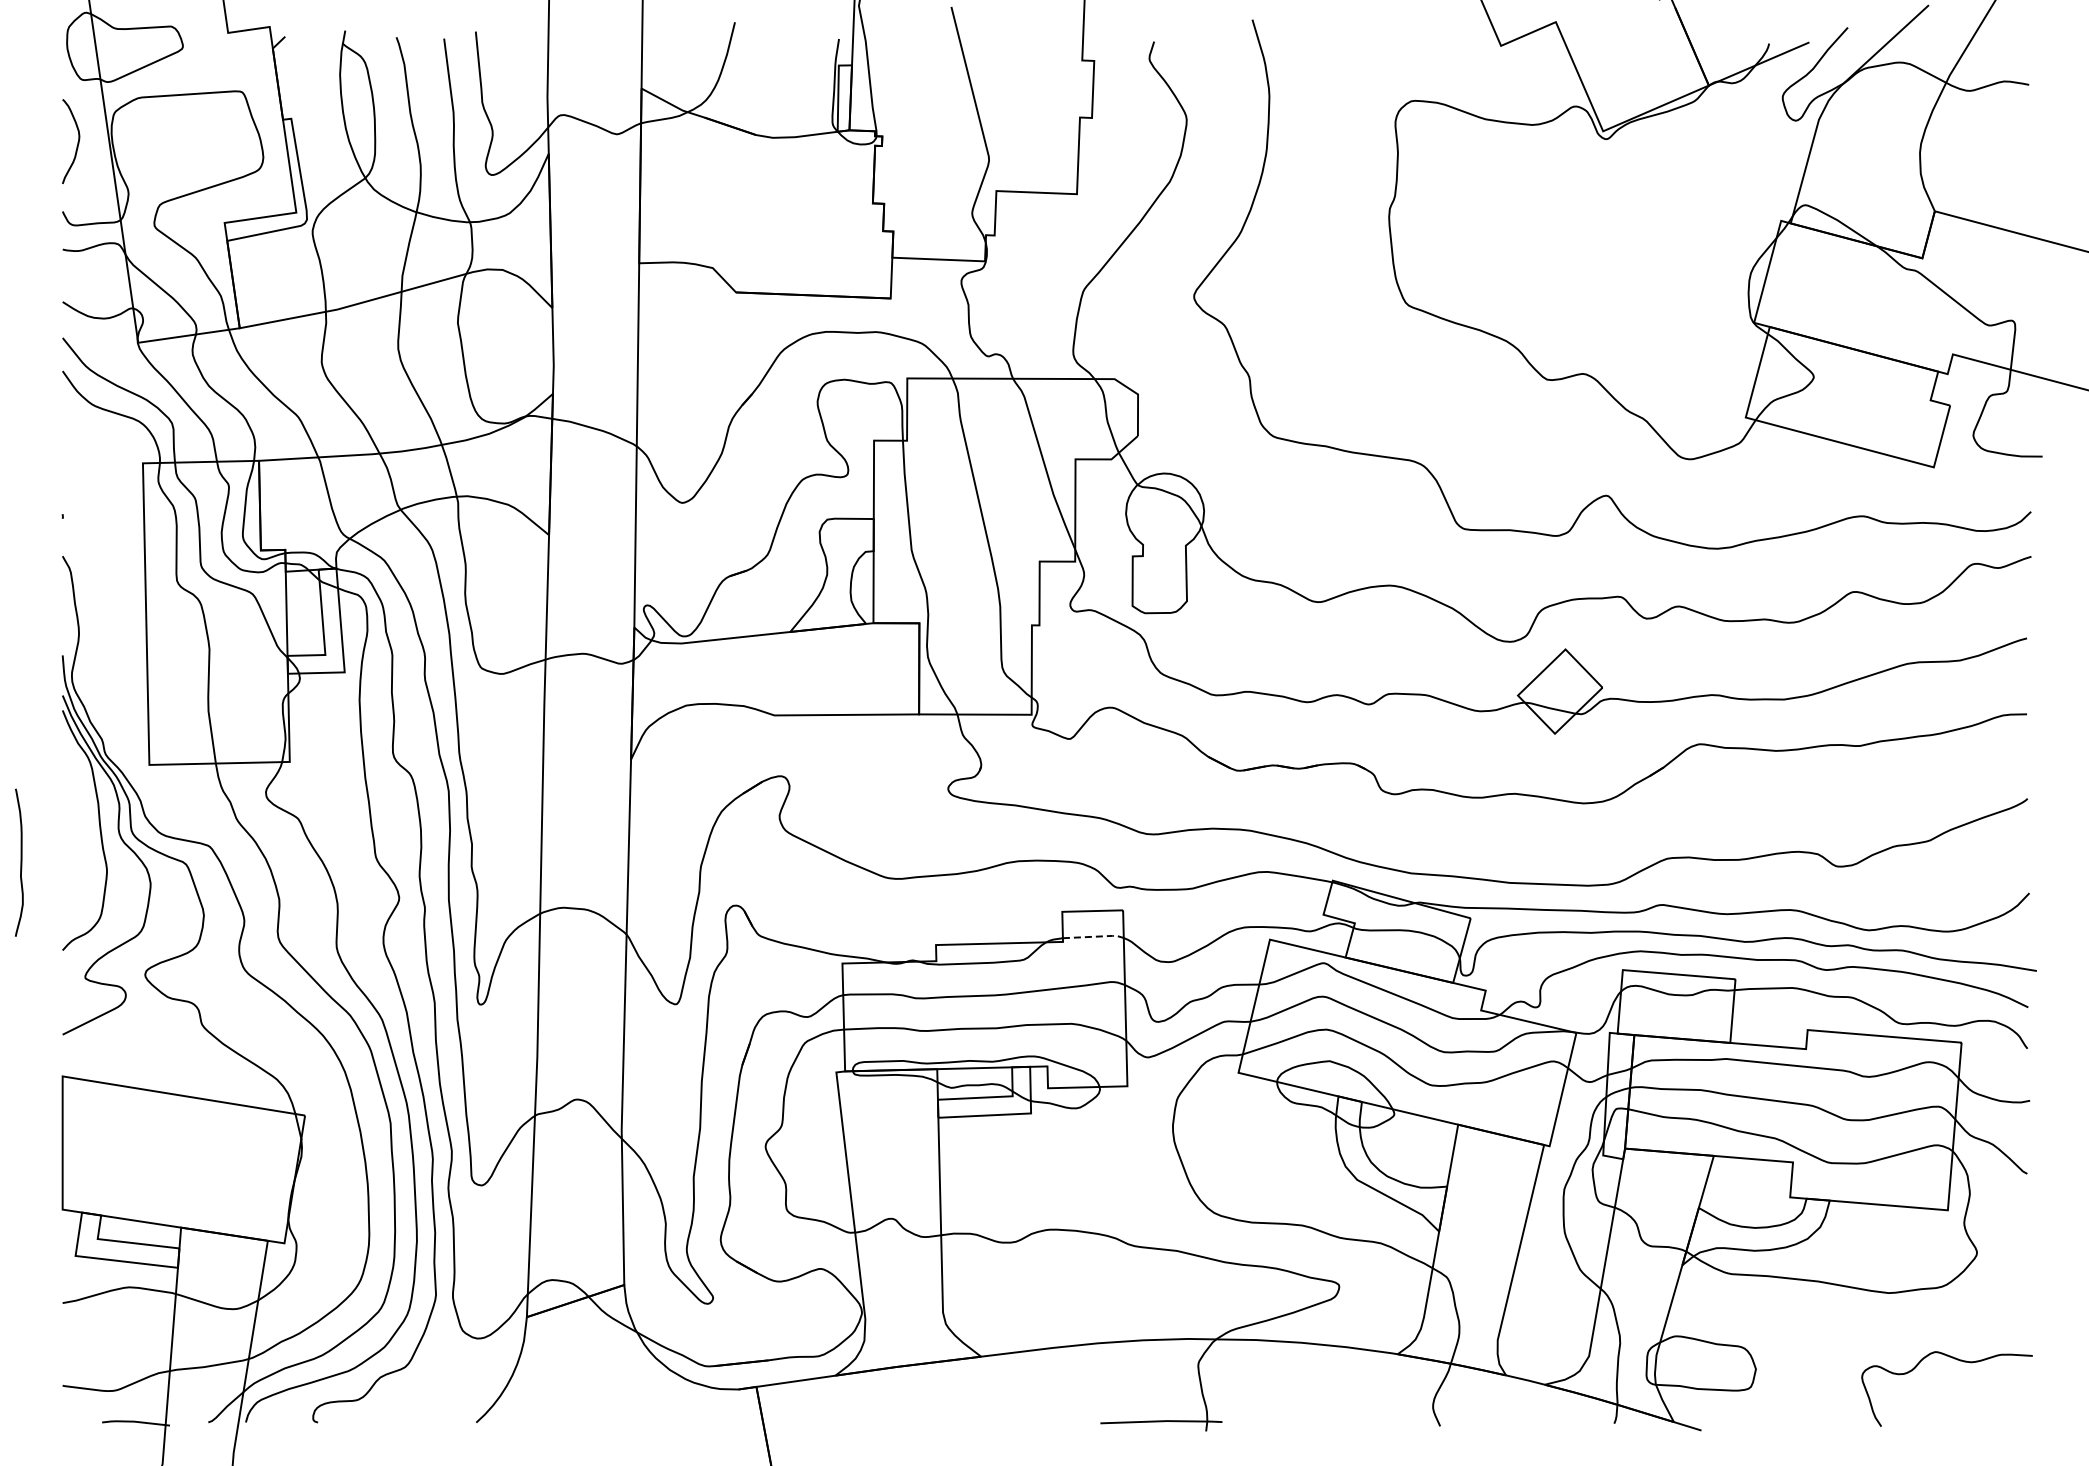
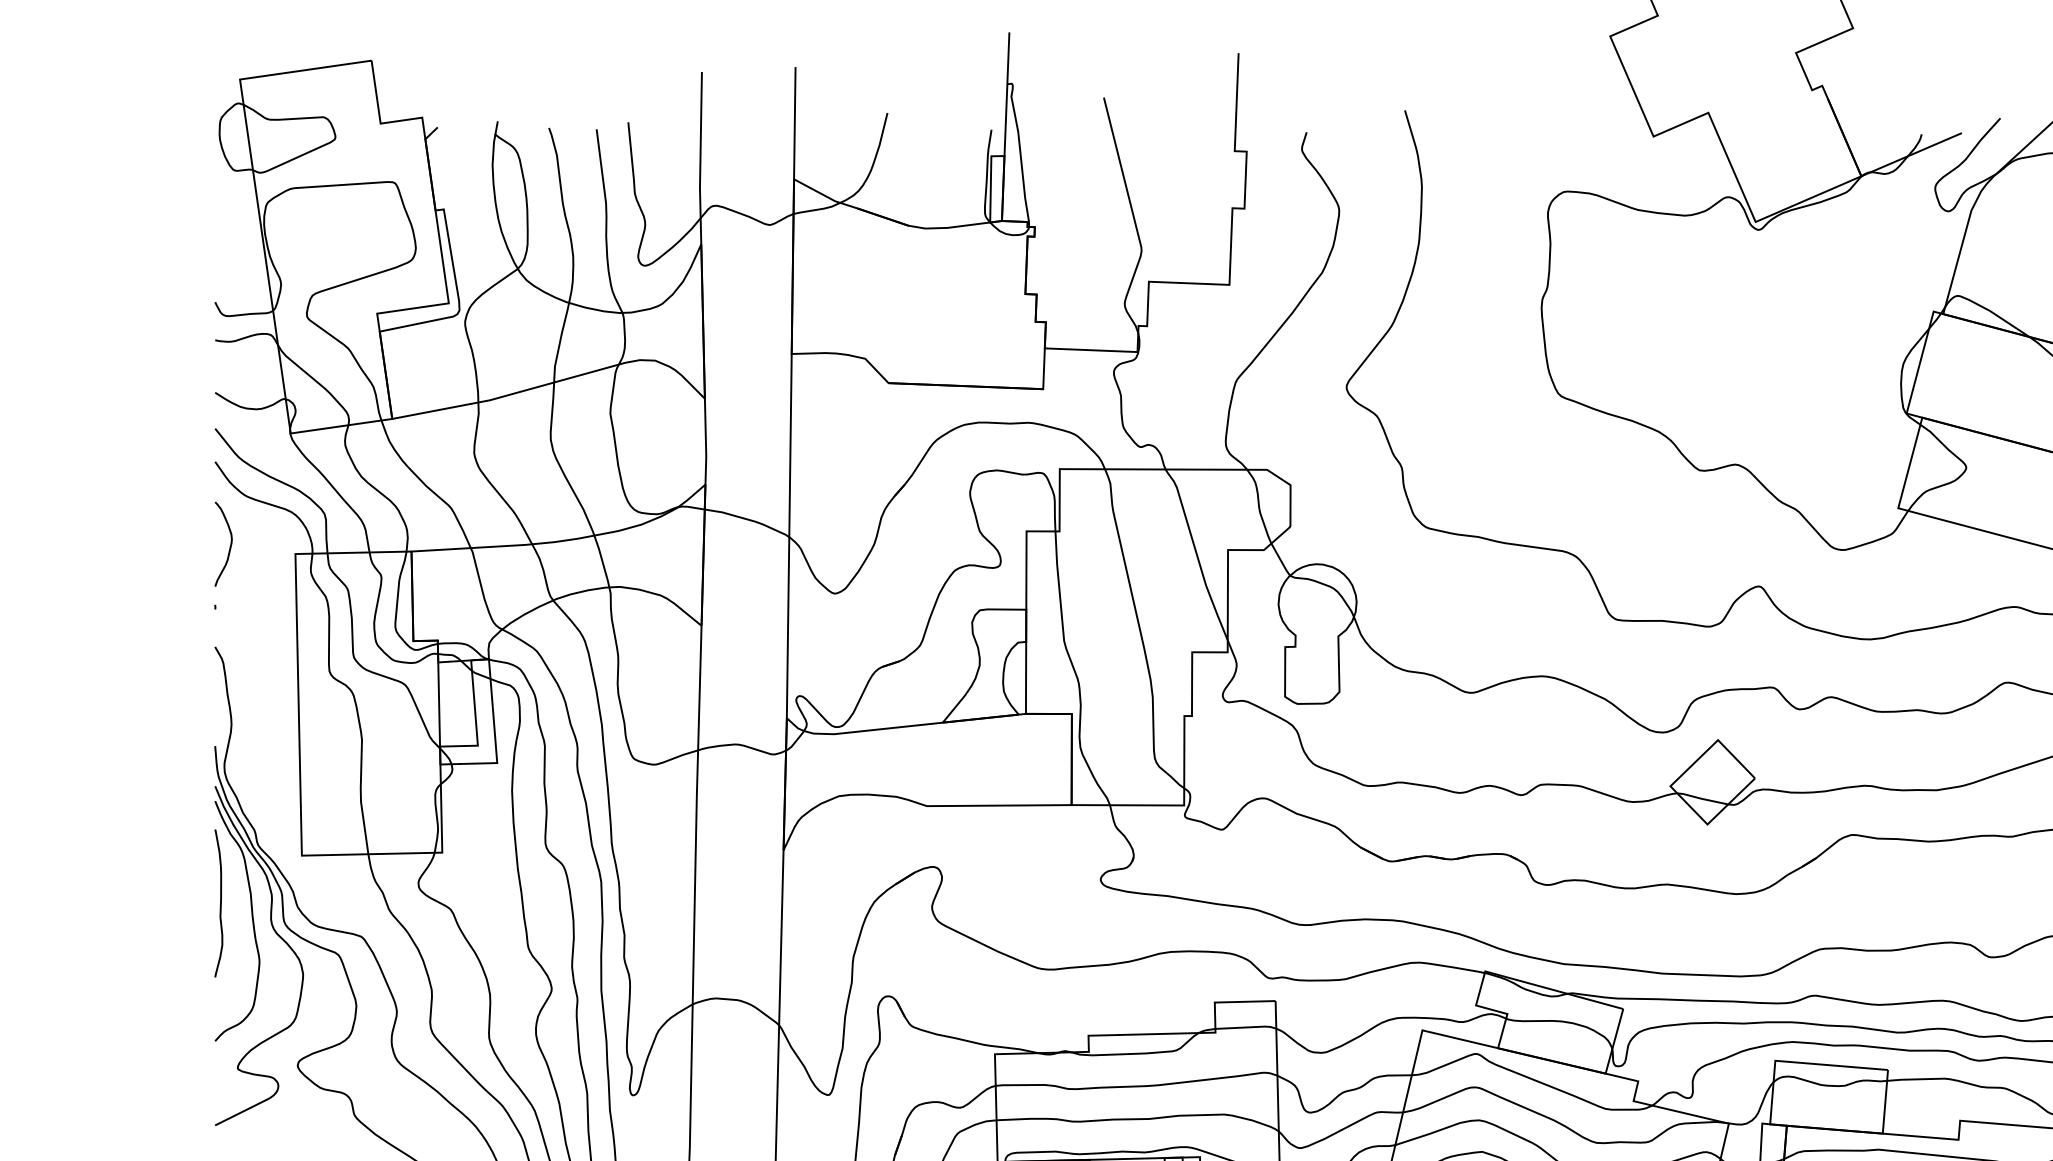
curve: (77, 141) -> (230, 544), moved
curve: (20, 862) -> (220, 903), moved
line: (1095, 936) -> (1248, 1027), dashed -> solid

